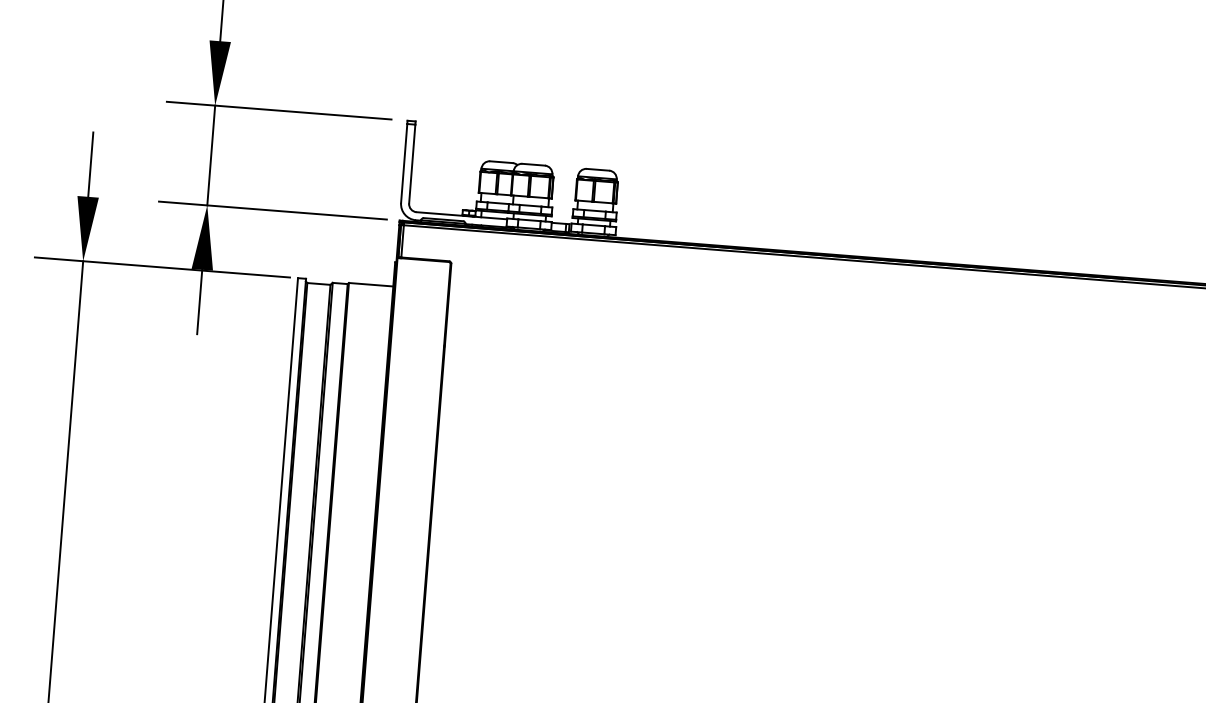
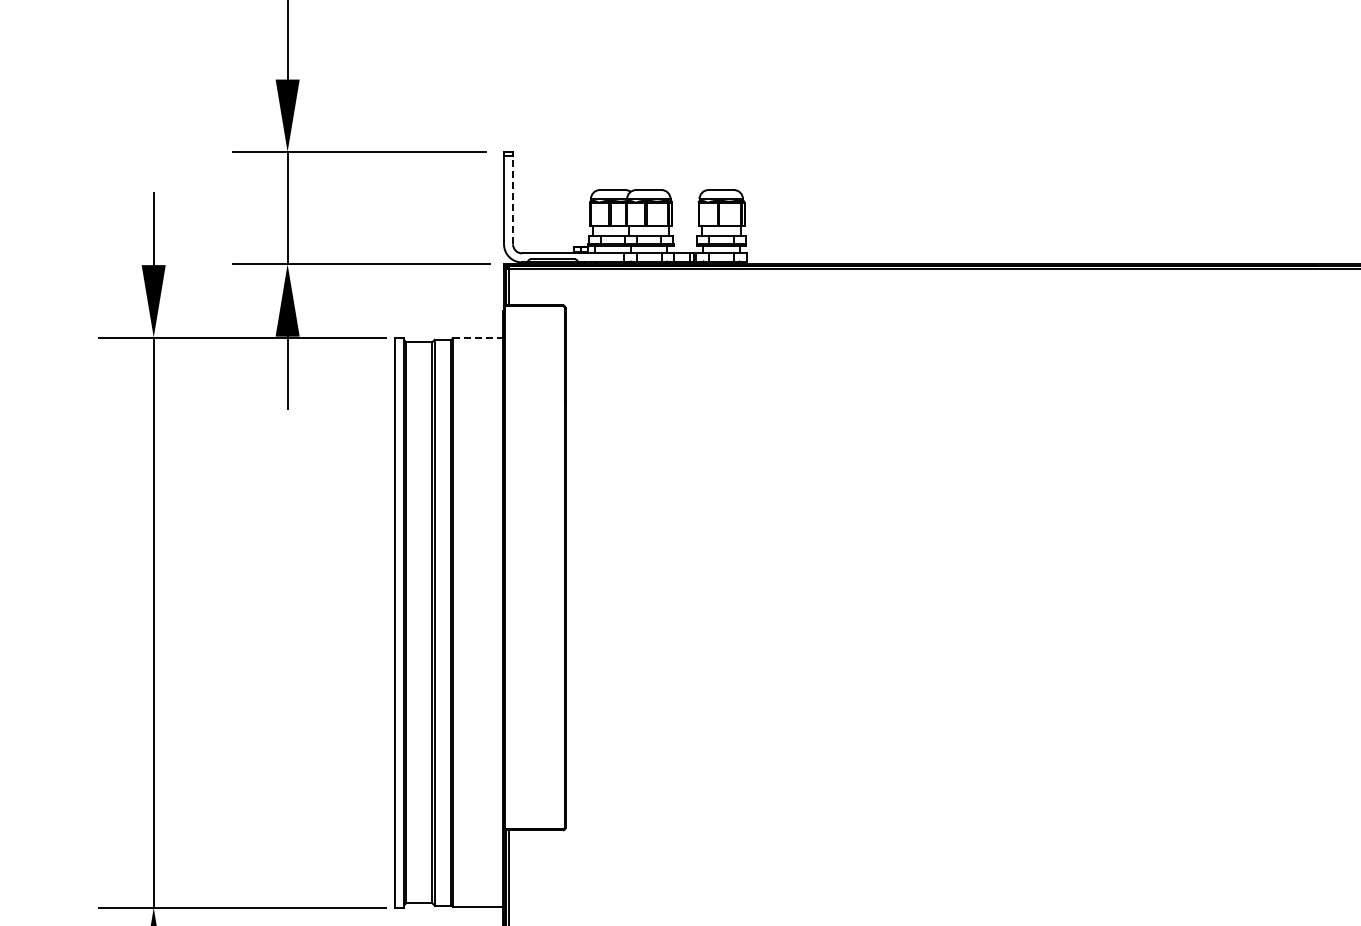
line: (412, 163) -> (513, 199), solid -> dashed
line: (370, 284) -> (477, 338), solid -> dashed

